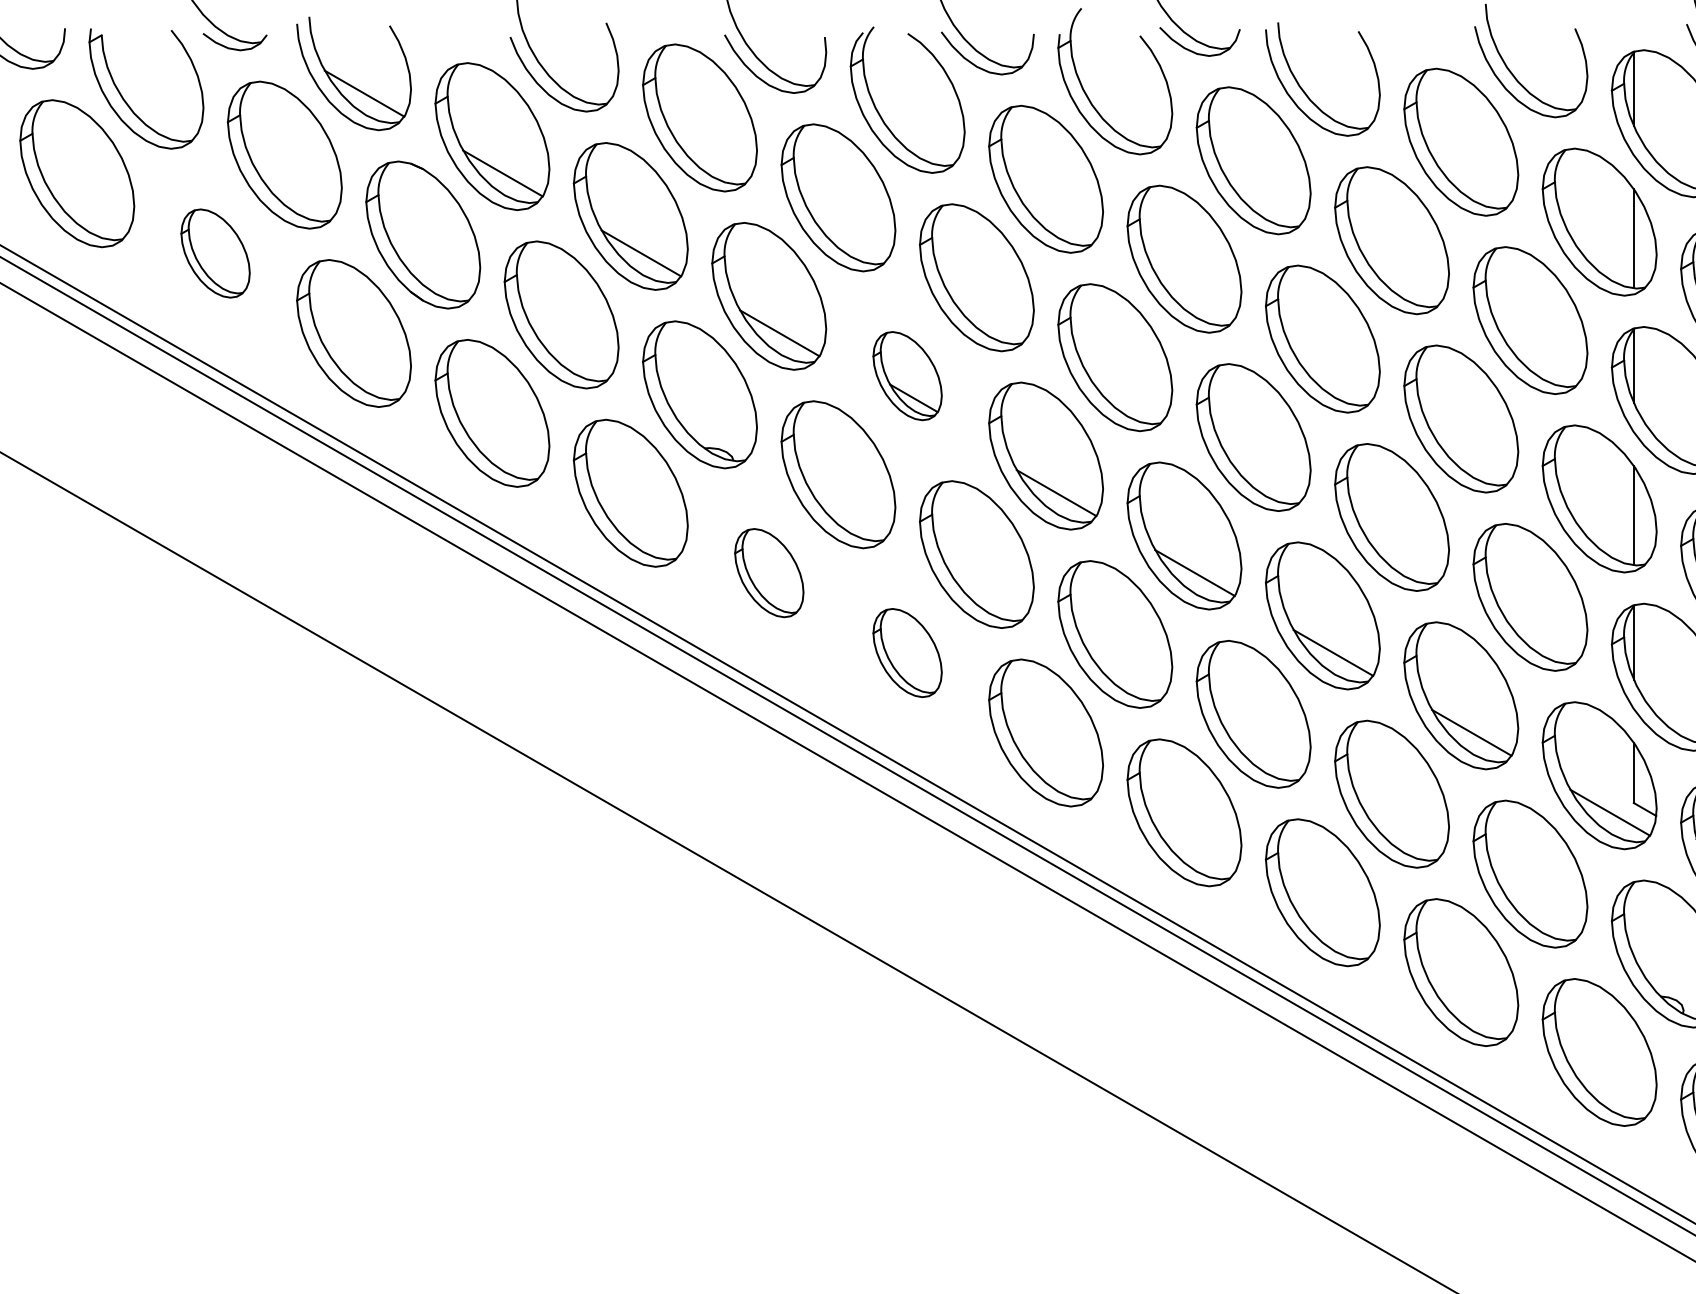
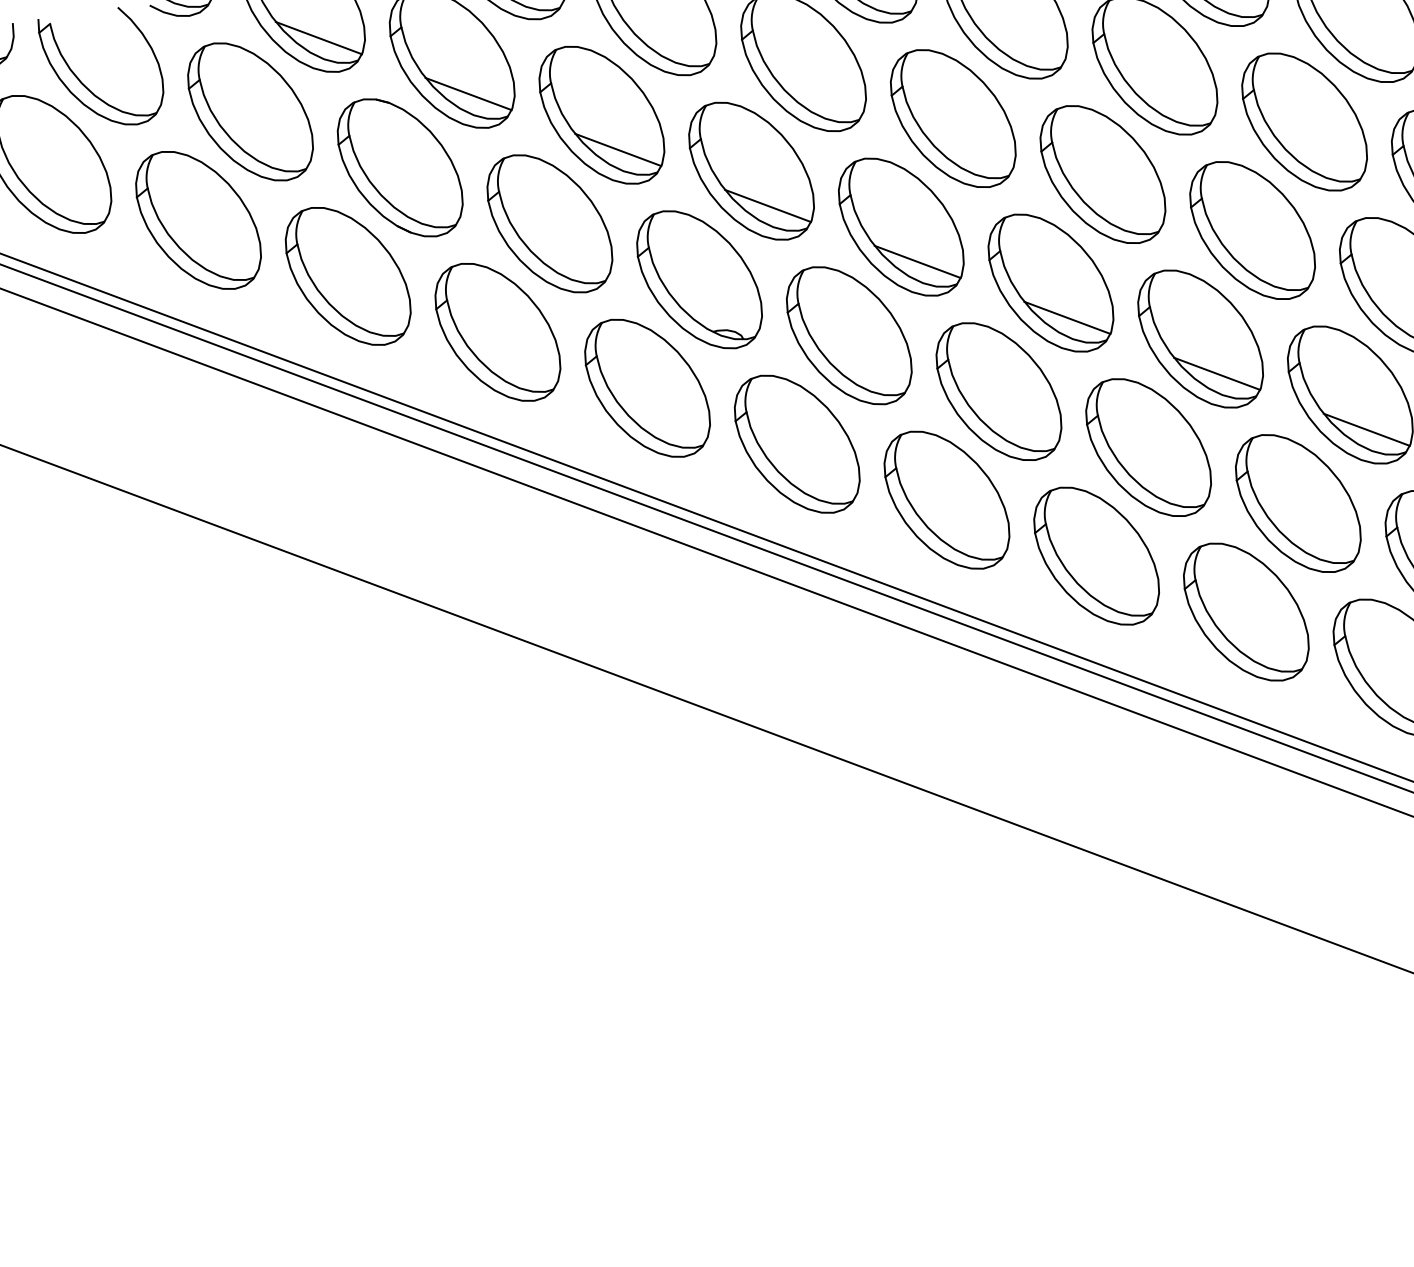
part: (215, 253) -> (198, 220), size x1.67
part: (907, 375) -> (900, 226), size x1.67
part: (769, 572) -> (797, 443), size x1.67
part: (907, 652) -> (946, 499), size x1.67

